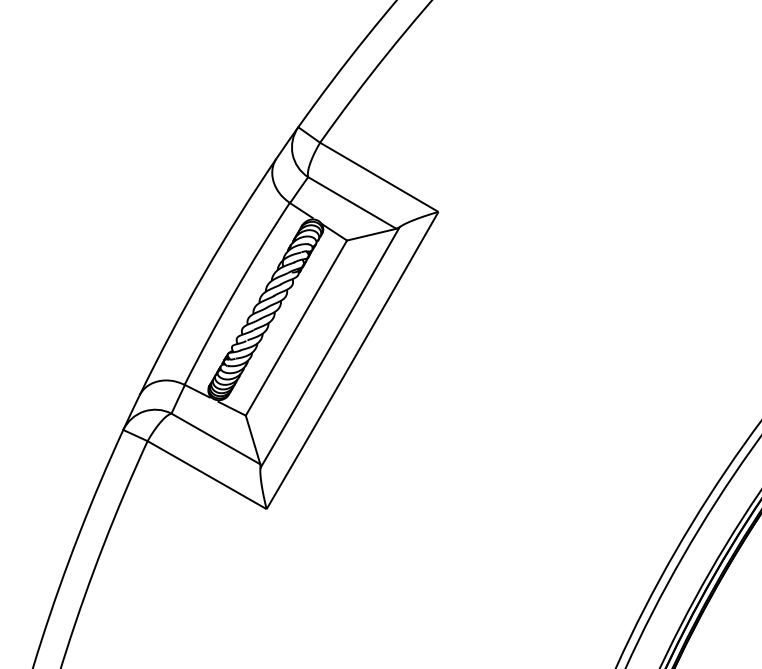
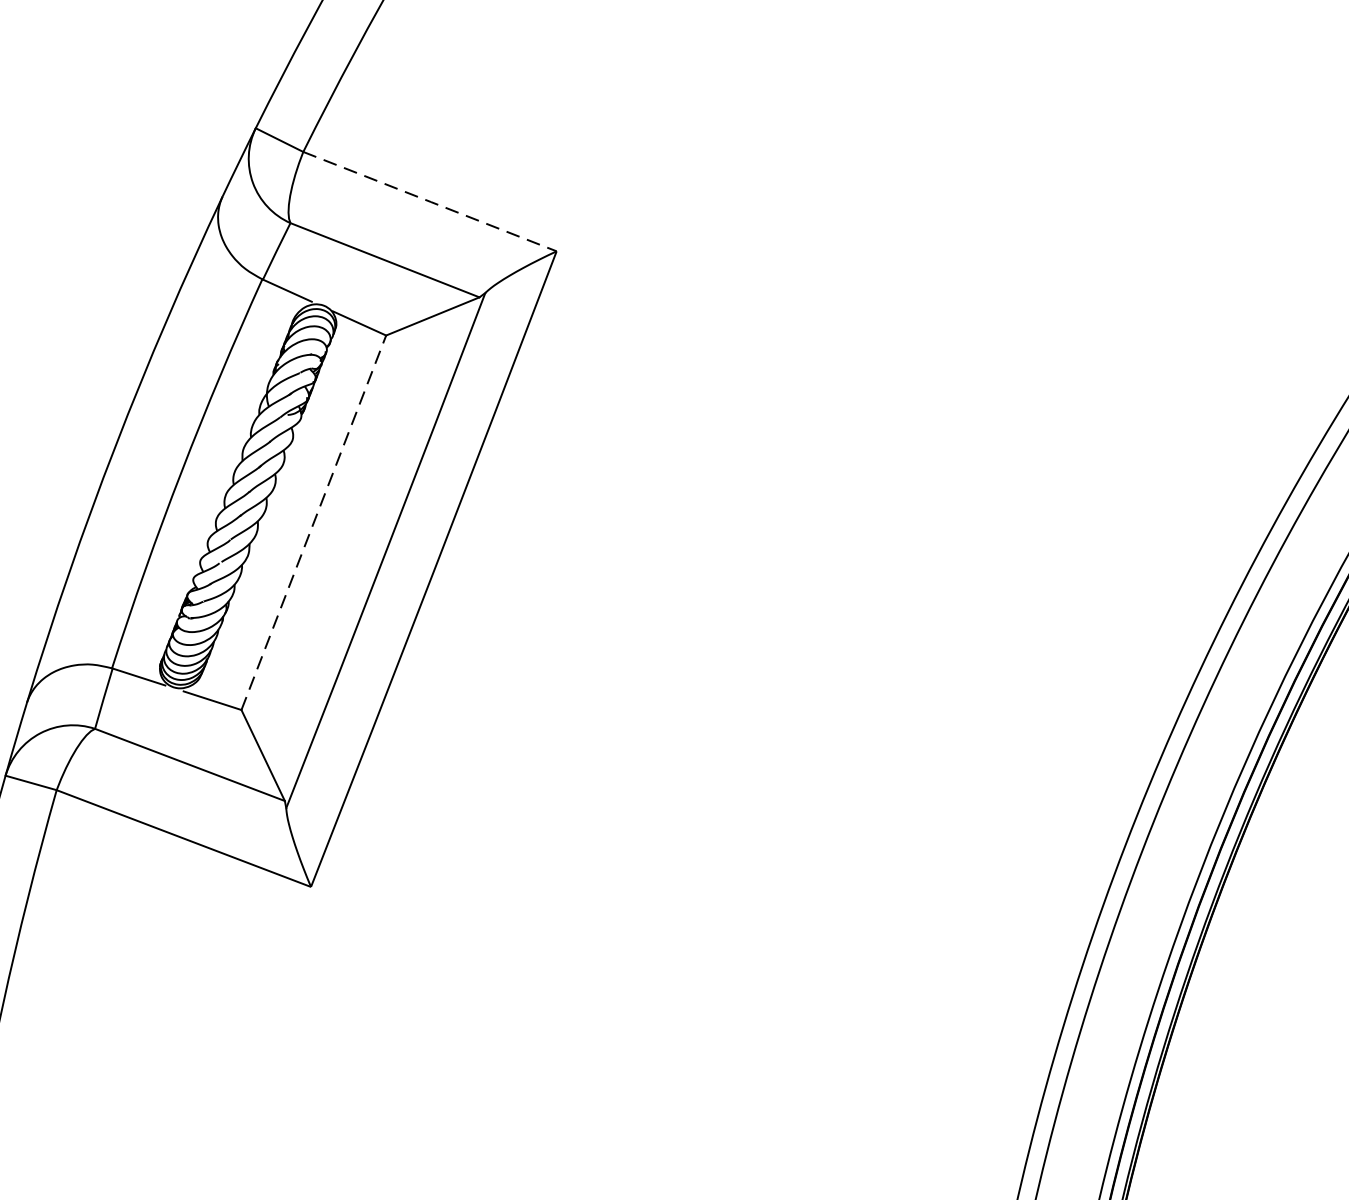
line: (379, 177) -> (430, 201), solid -> dashed
line: (296, 327) -> (313, 521), solid -> dashed

